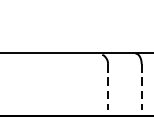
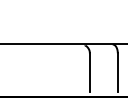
line: (107, 88) -> (89, 73), dashed -> solid
line: (141, 88) -> (117, 73), dashed -> solid

